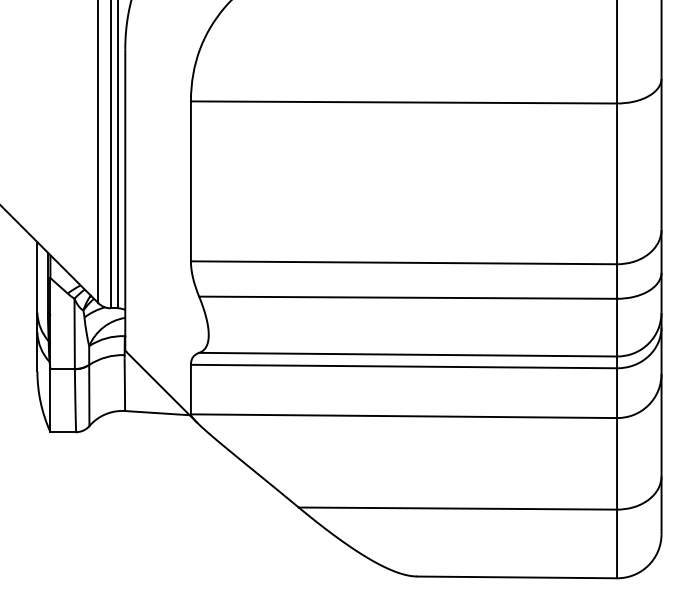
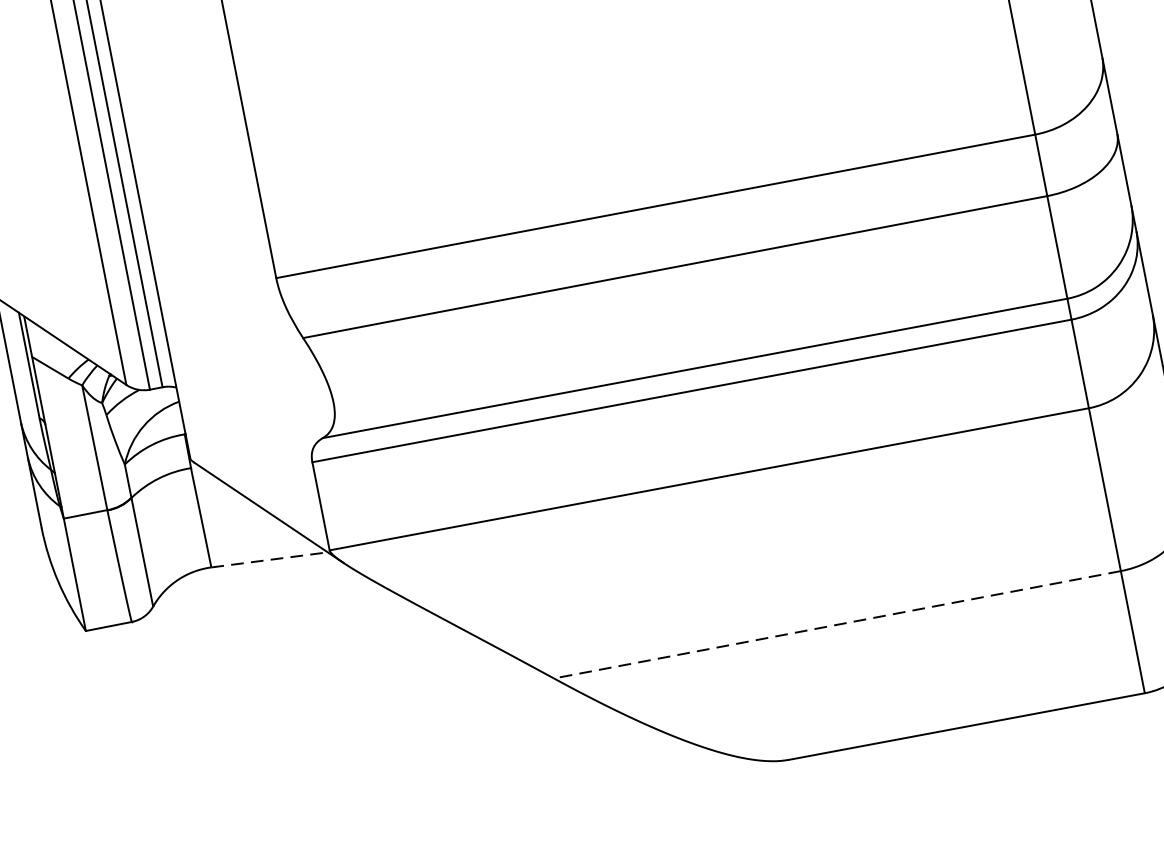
line: (157, 413) -> (269, 560), solid -> dashed
line: (457, 508) -> (836, 624), solid -> dashed

